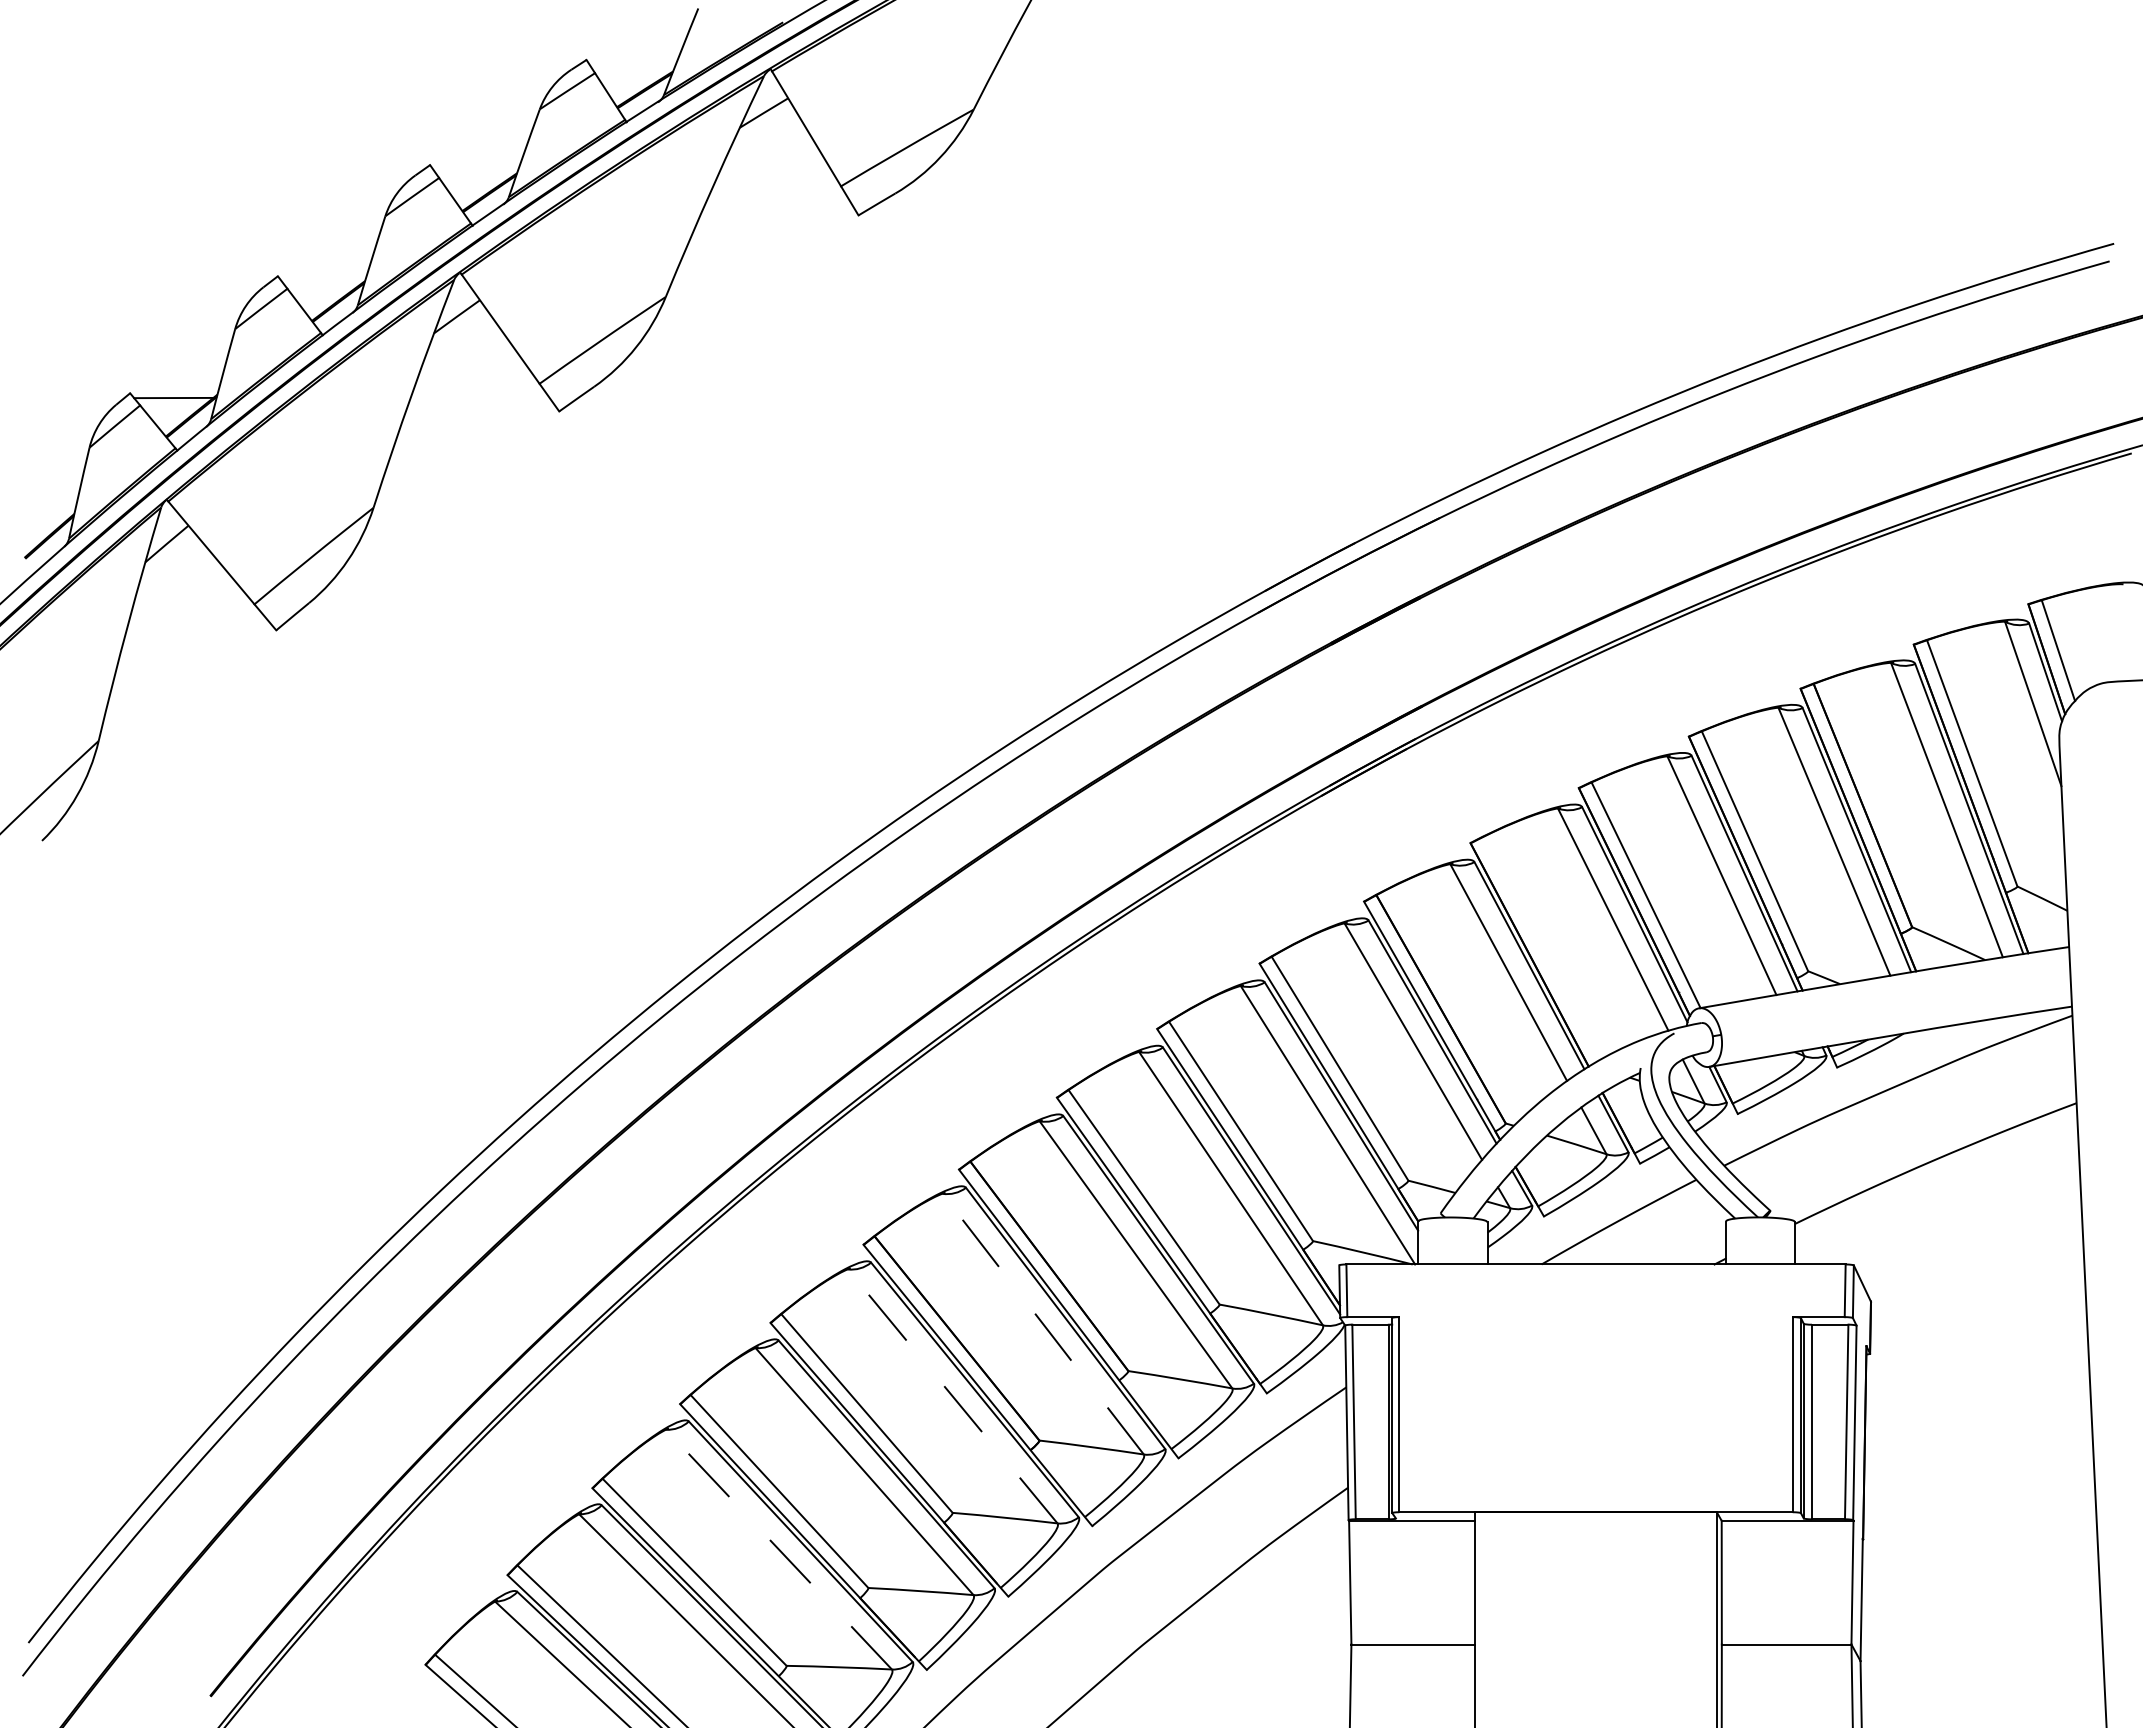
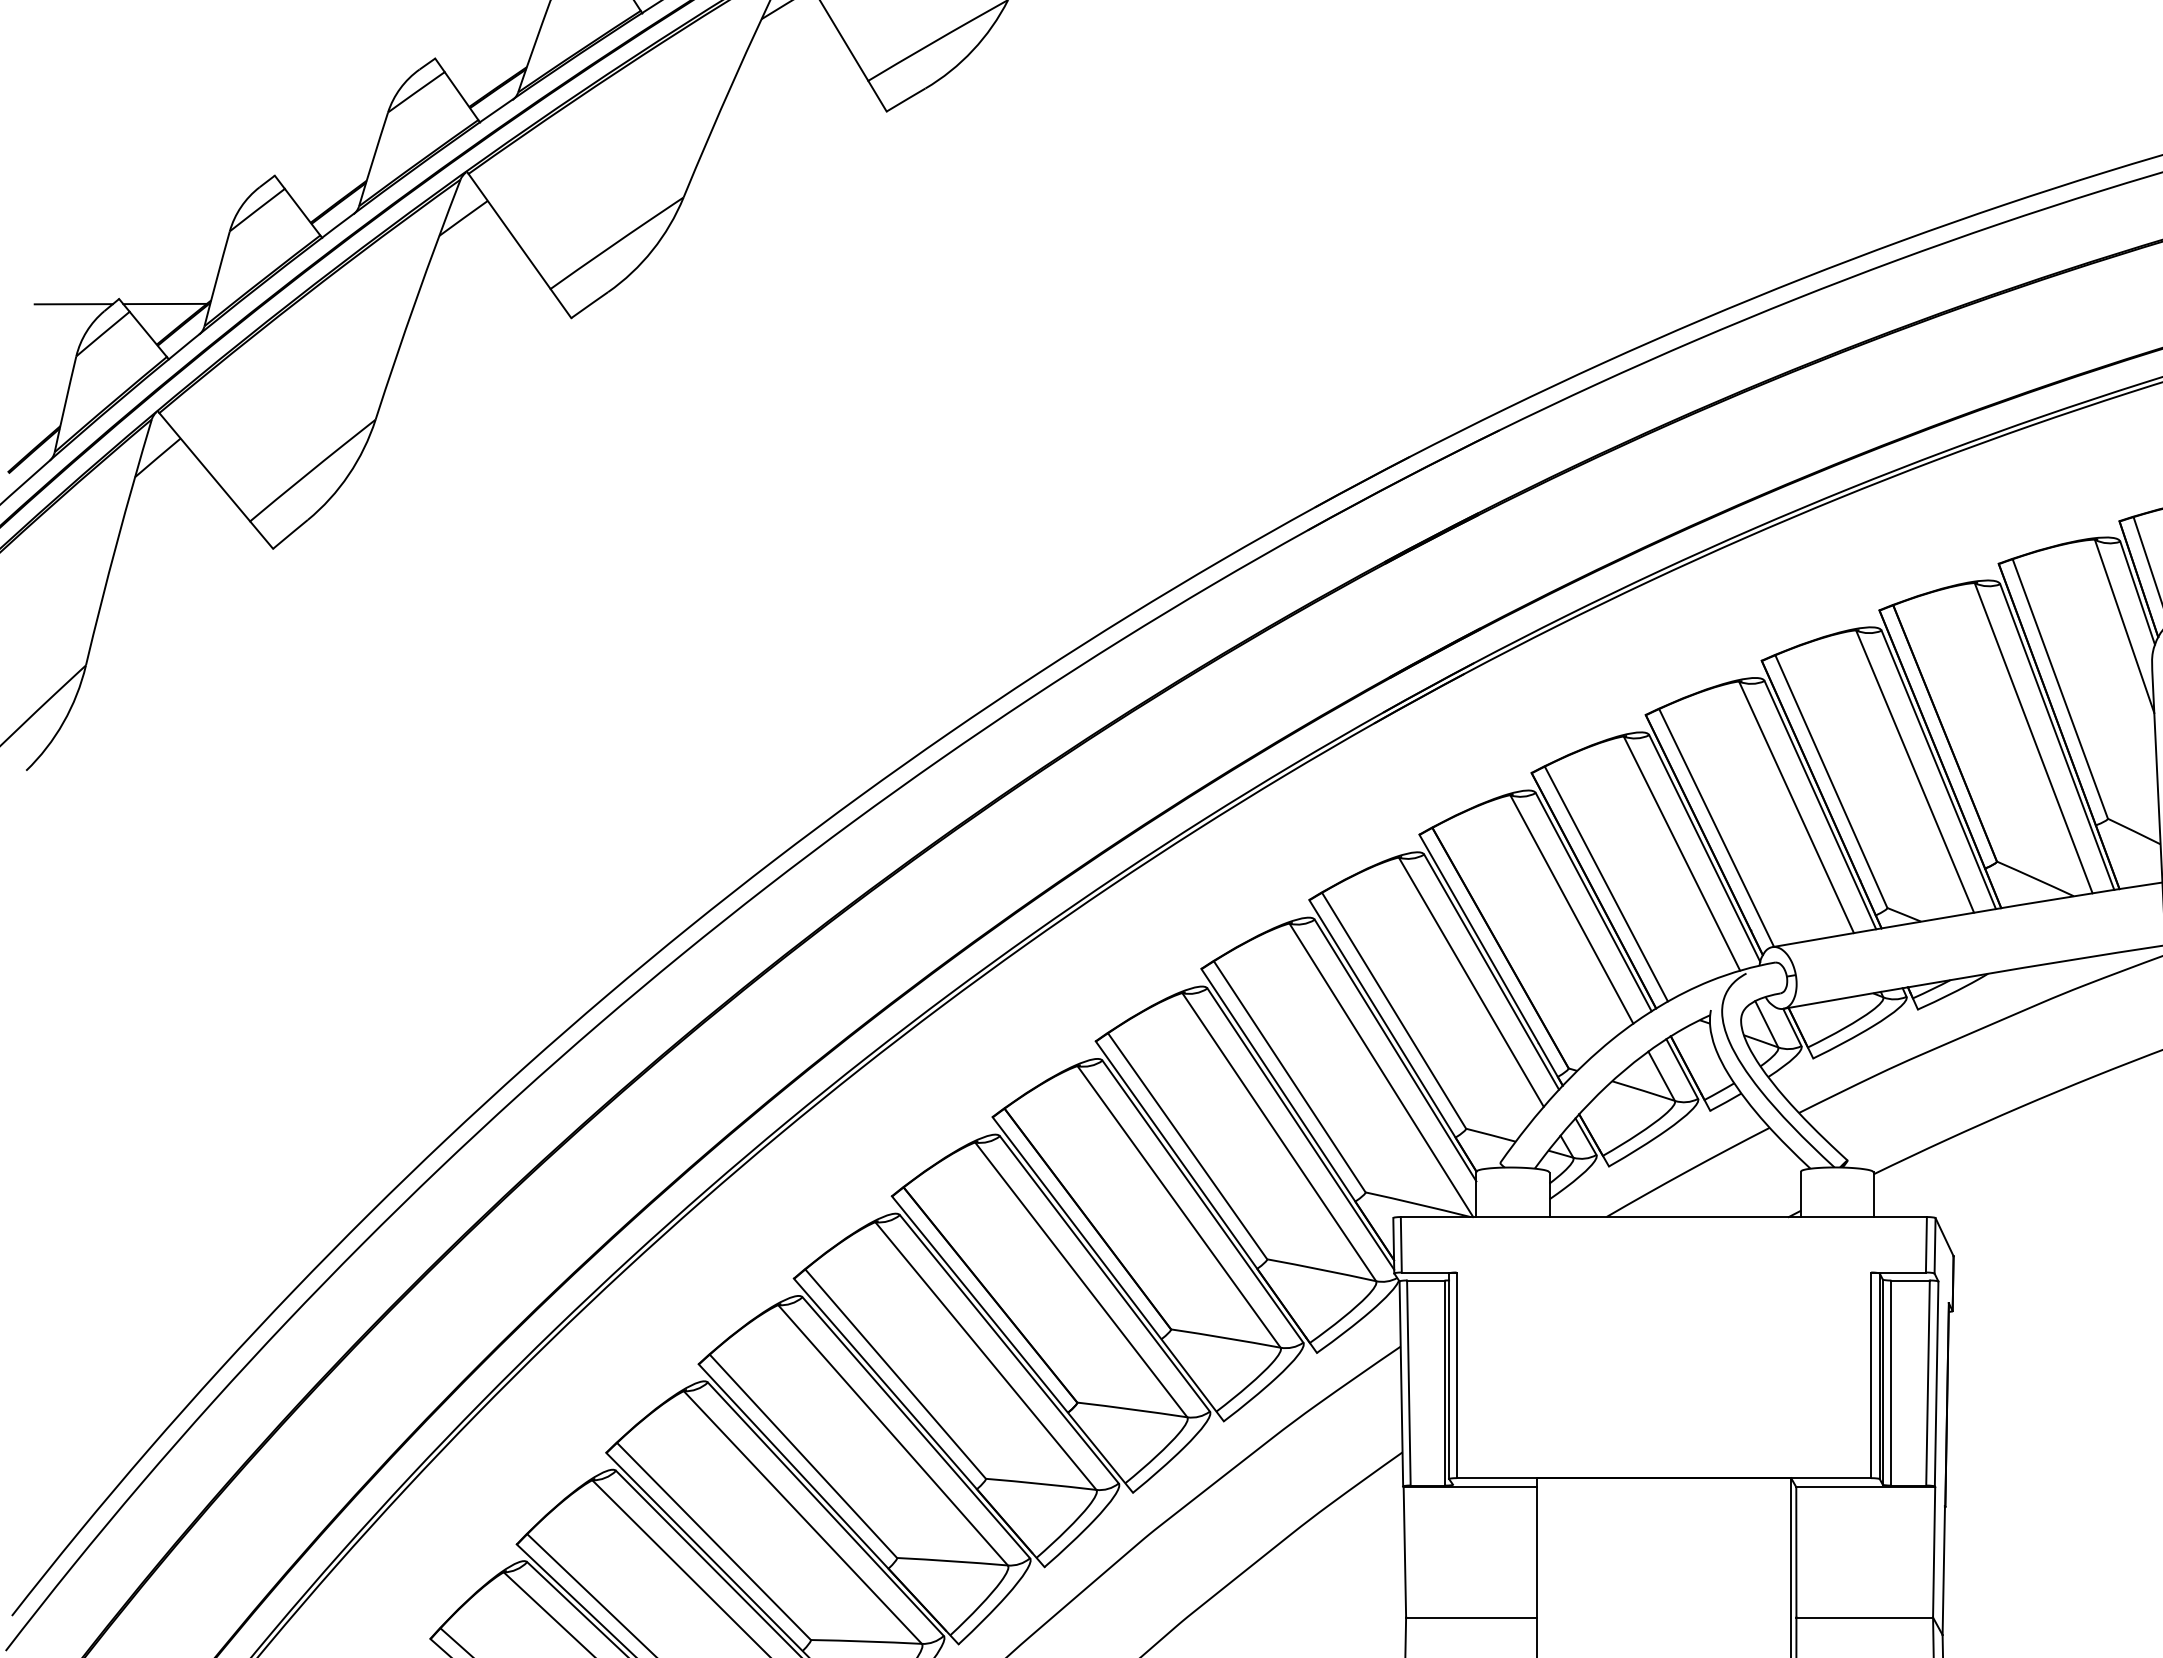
line: (87, 398) -> (74, 304), added
line: (1541, 948) -> (1606, 884), added
line: (1043, 1324) -> (1081, 1280), dashed -> solid
line: (952, 1396) -> (985, 1356), dashed -> solid
line: (779, 1549) -> (803, 1517), dashed -> solid

